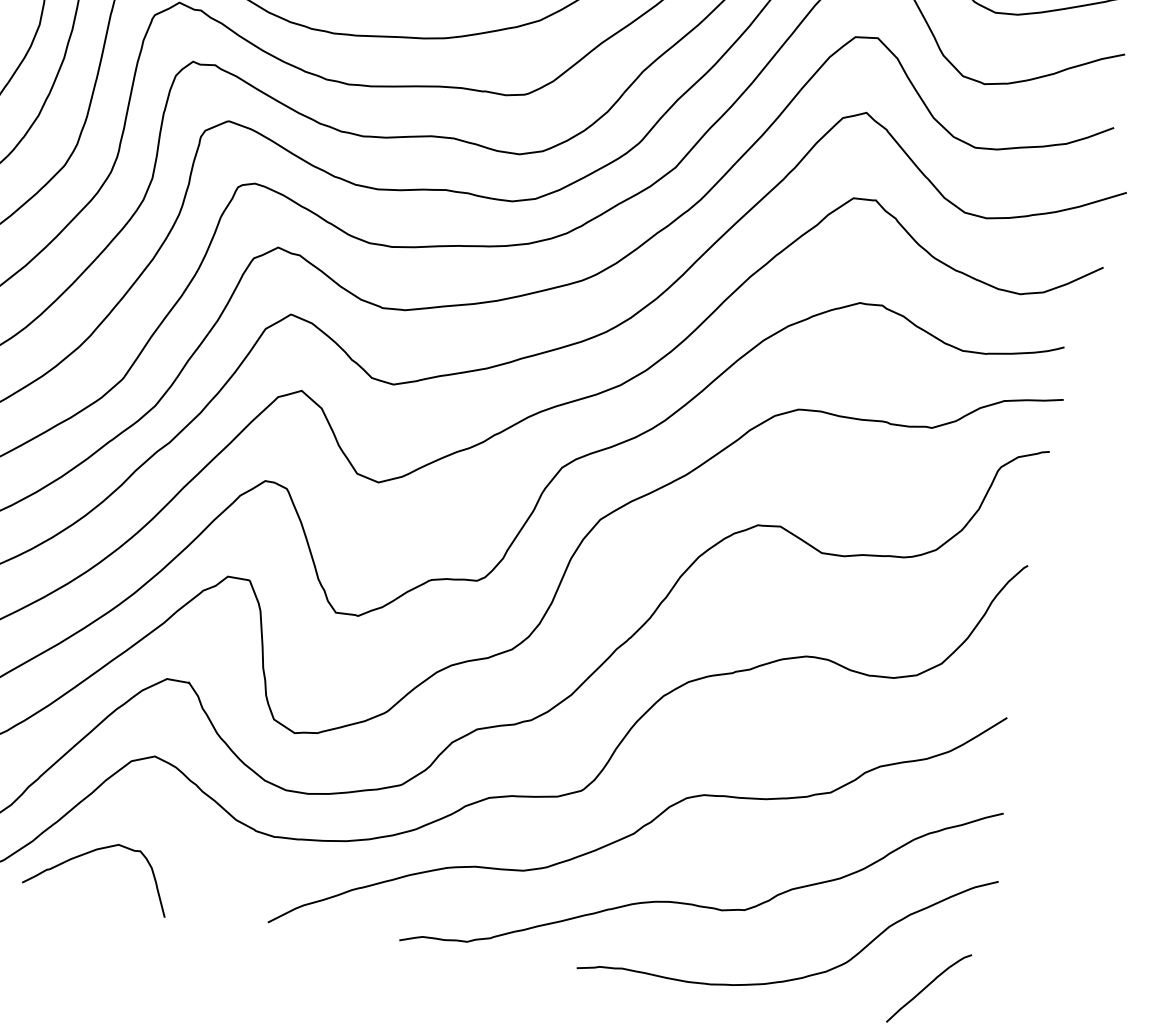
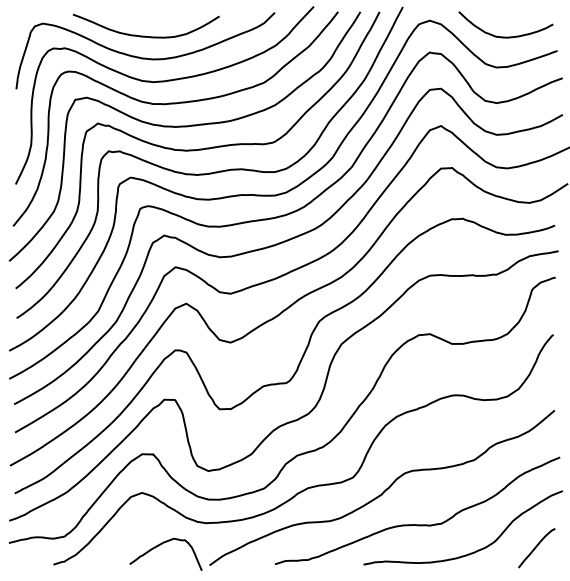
curve: (89, 854) -> (160, 545), moved

